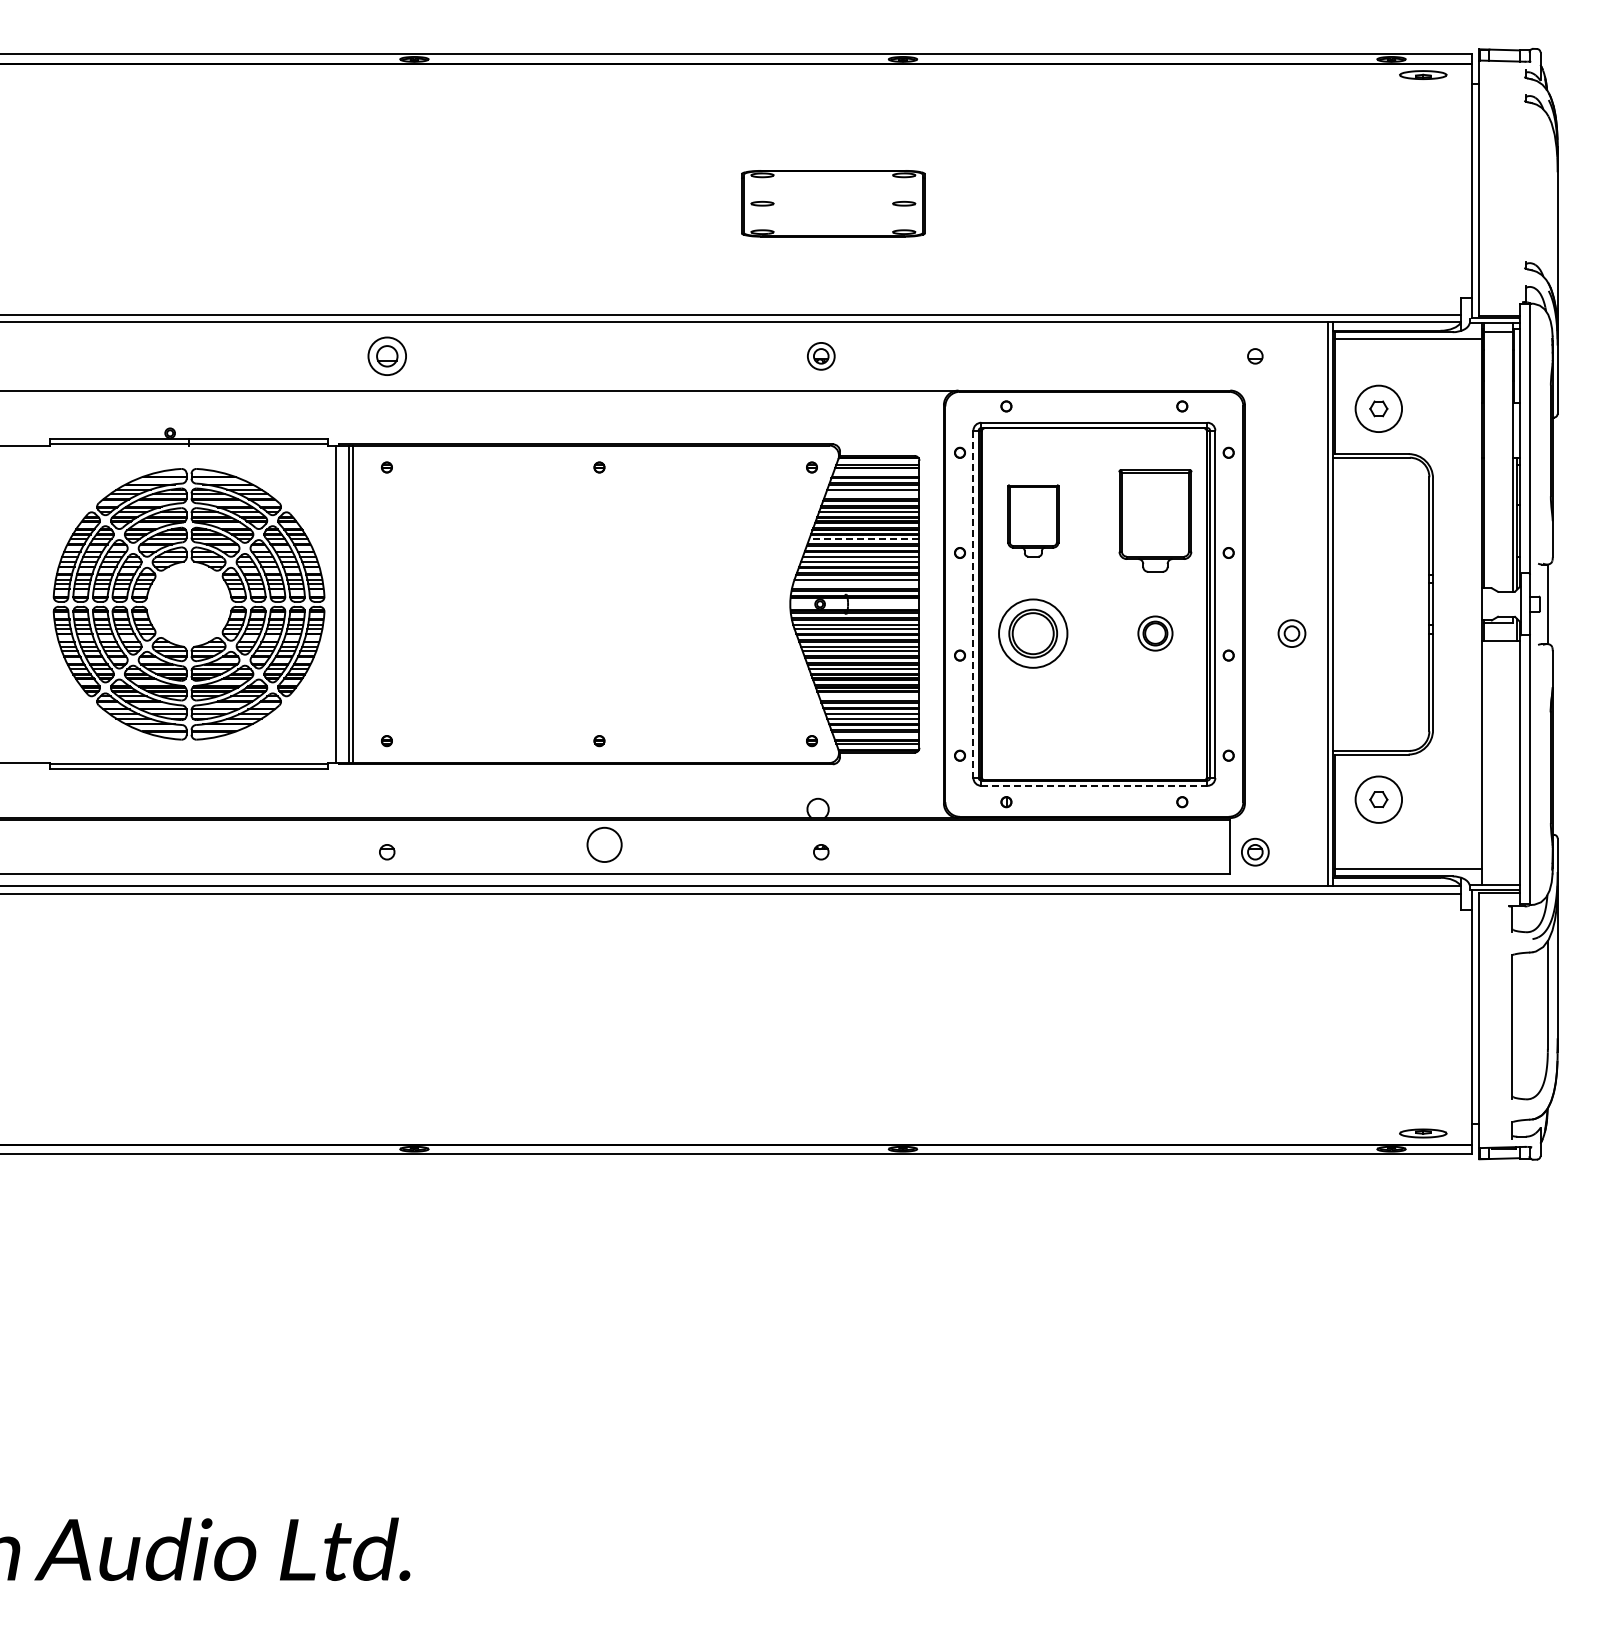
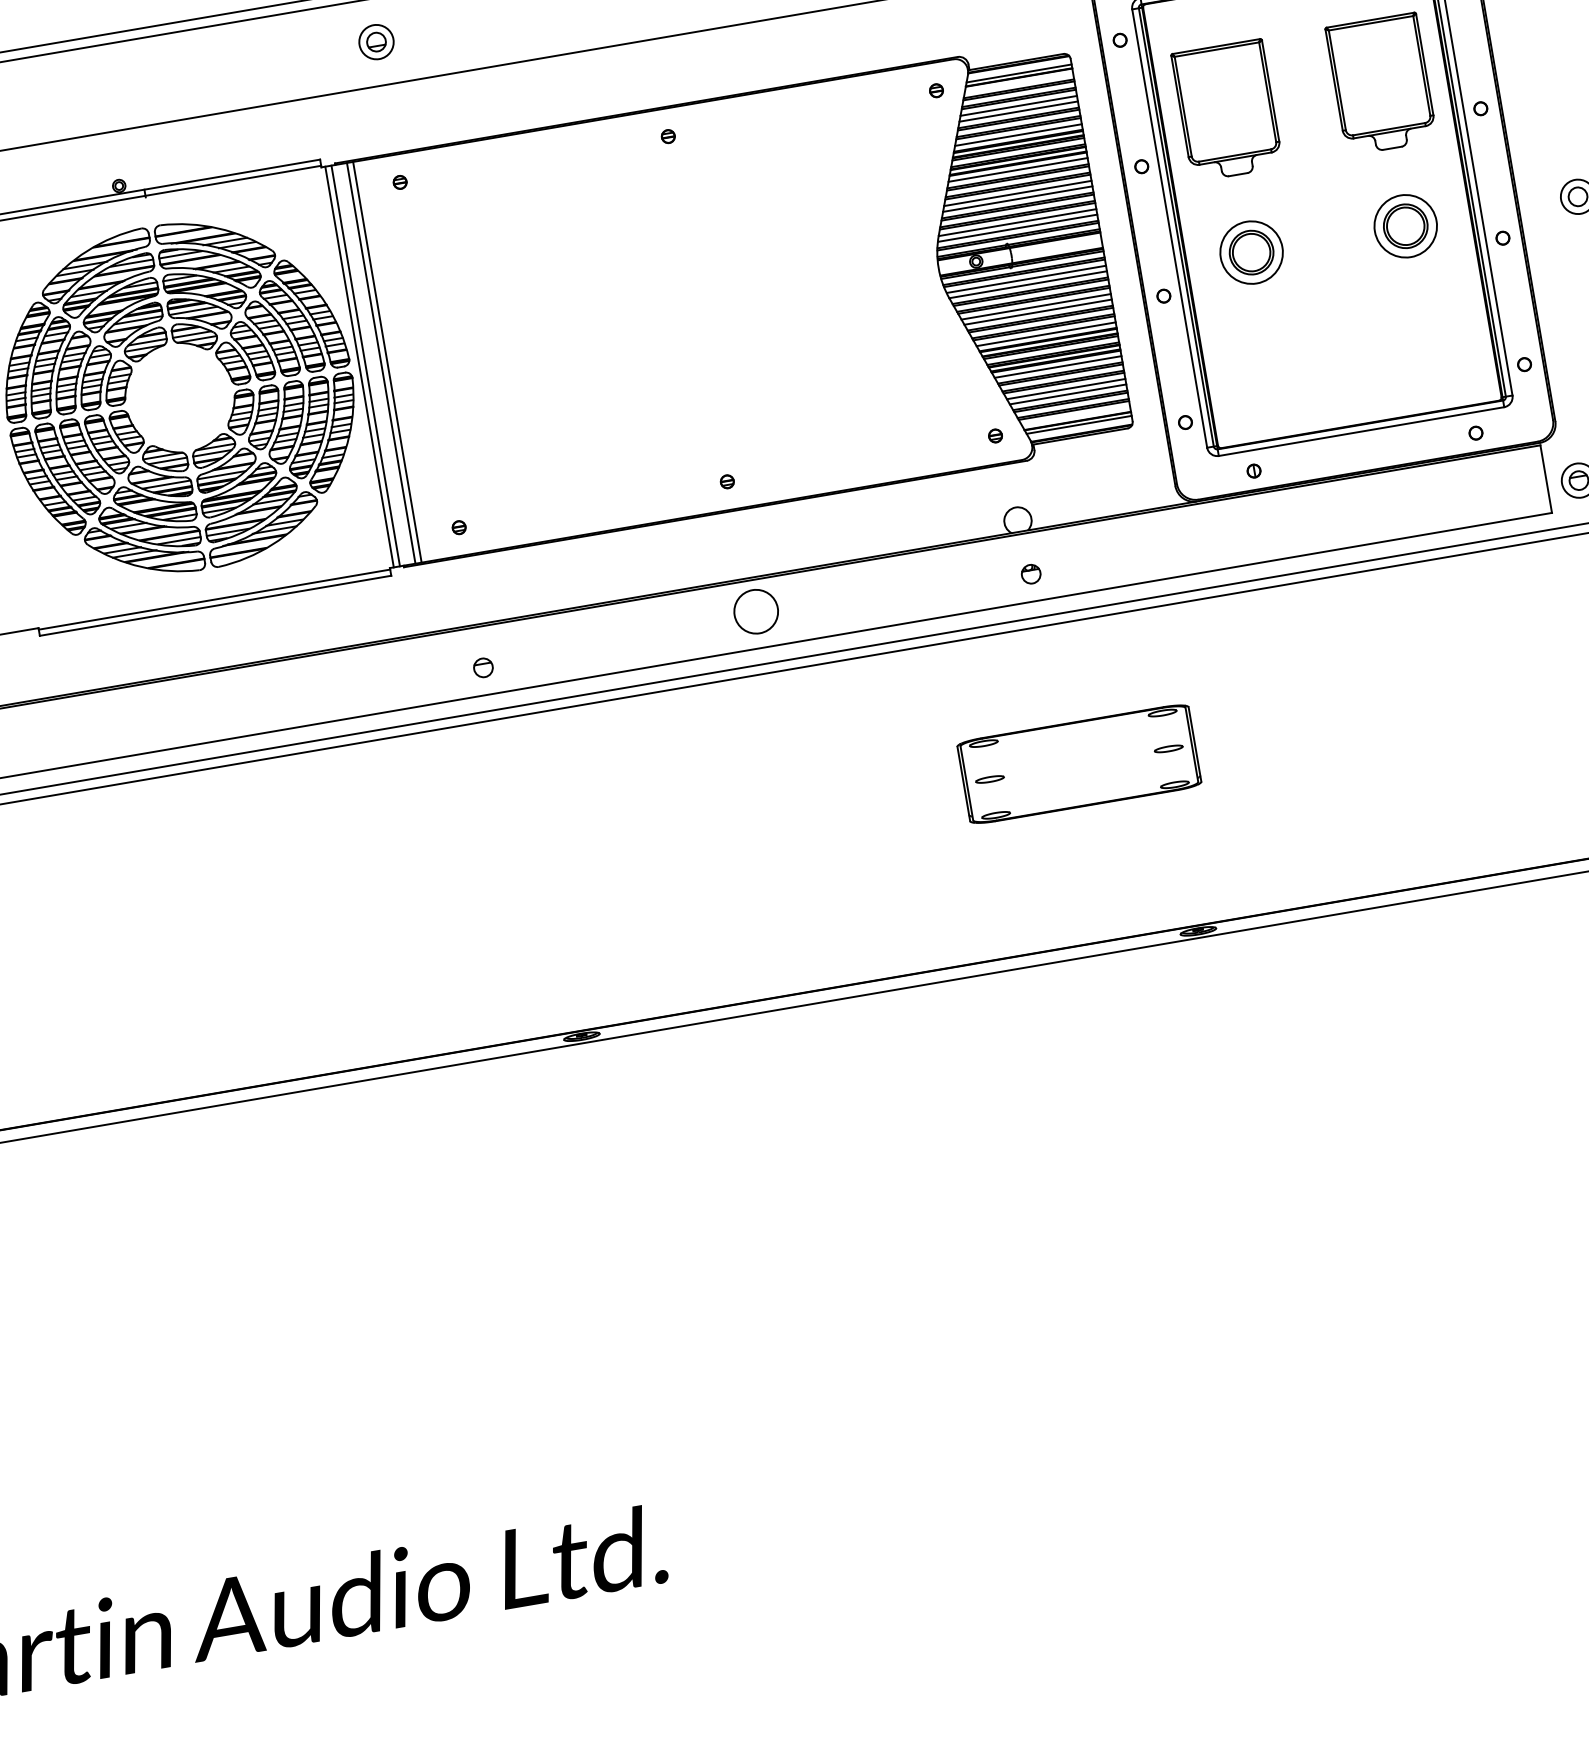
part: (386, 356) -> (375, 42), size x0.71
line: (872, 494) -> (1018, 111), added
part: (1033, 520) -> (1227, 109), size x1.43
line: (863, 539) -> (1017, 170), dashed -> solid
line: (856, 584) -> (1017, 228), added
line: (331, 604) -> (359, 367), added
line: (973, 604) -> (1169, 228), dashed -> solid
part: (1033, 633) -> (1251, 252), size x0.71
part: (1155, 633) -> (1405, 226), size x1.43
line: (869, 696) -> (1058, 367), added
line: (1094, 785) -> (1361, 431), dashed -> solid
part: (833, 1004) -> (1079, 763), added

